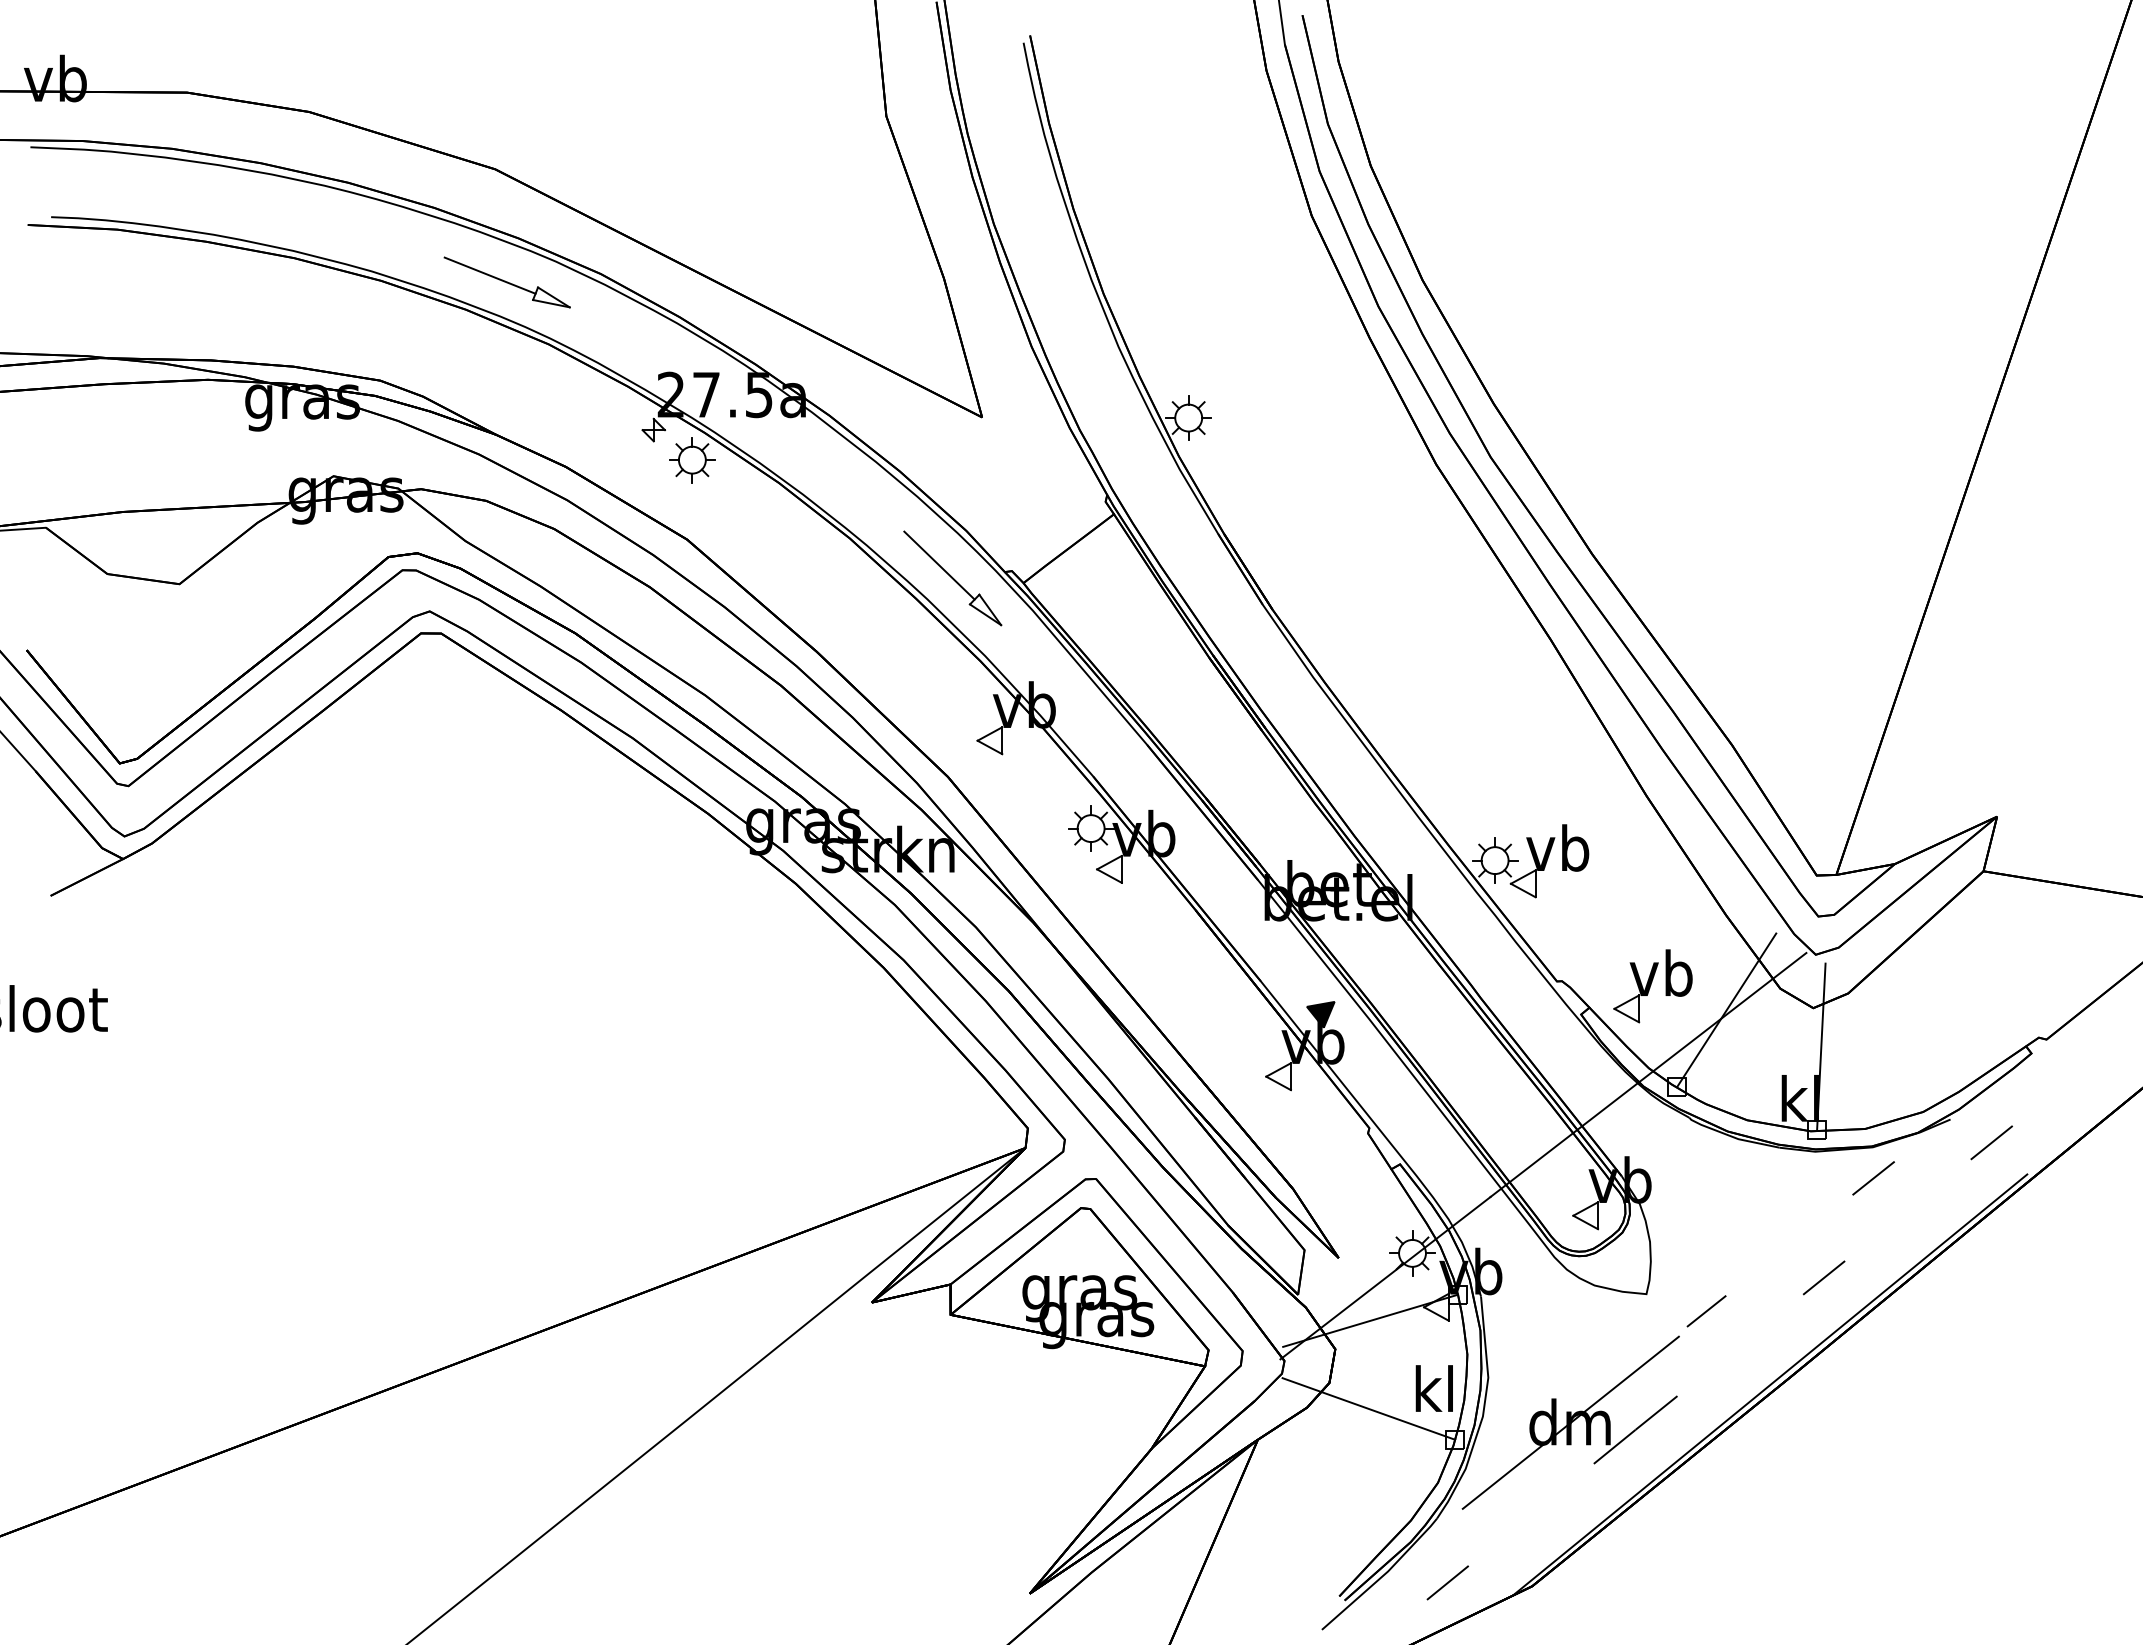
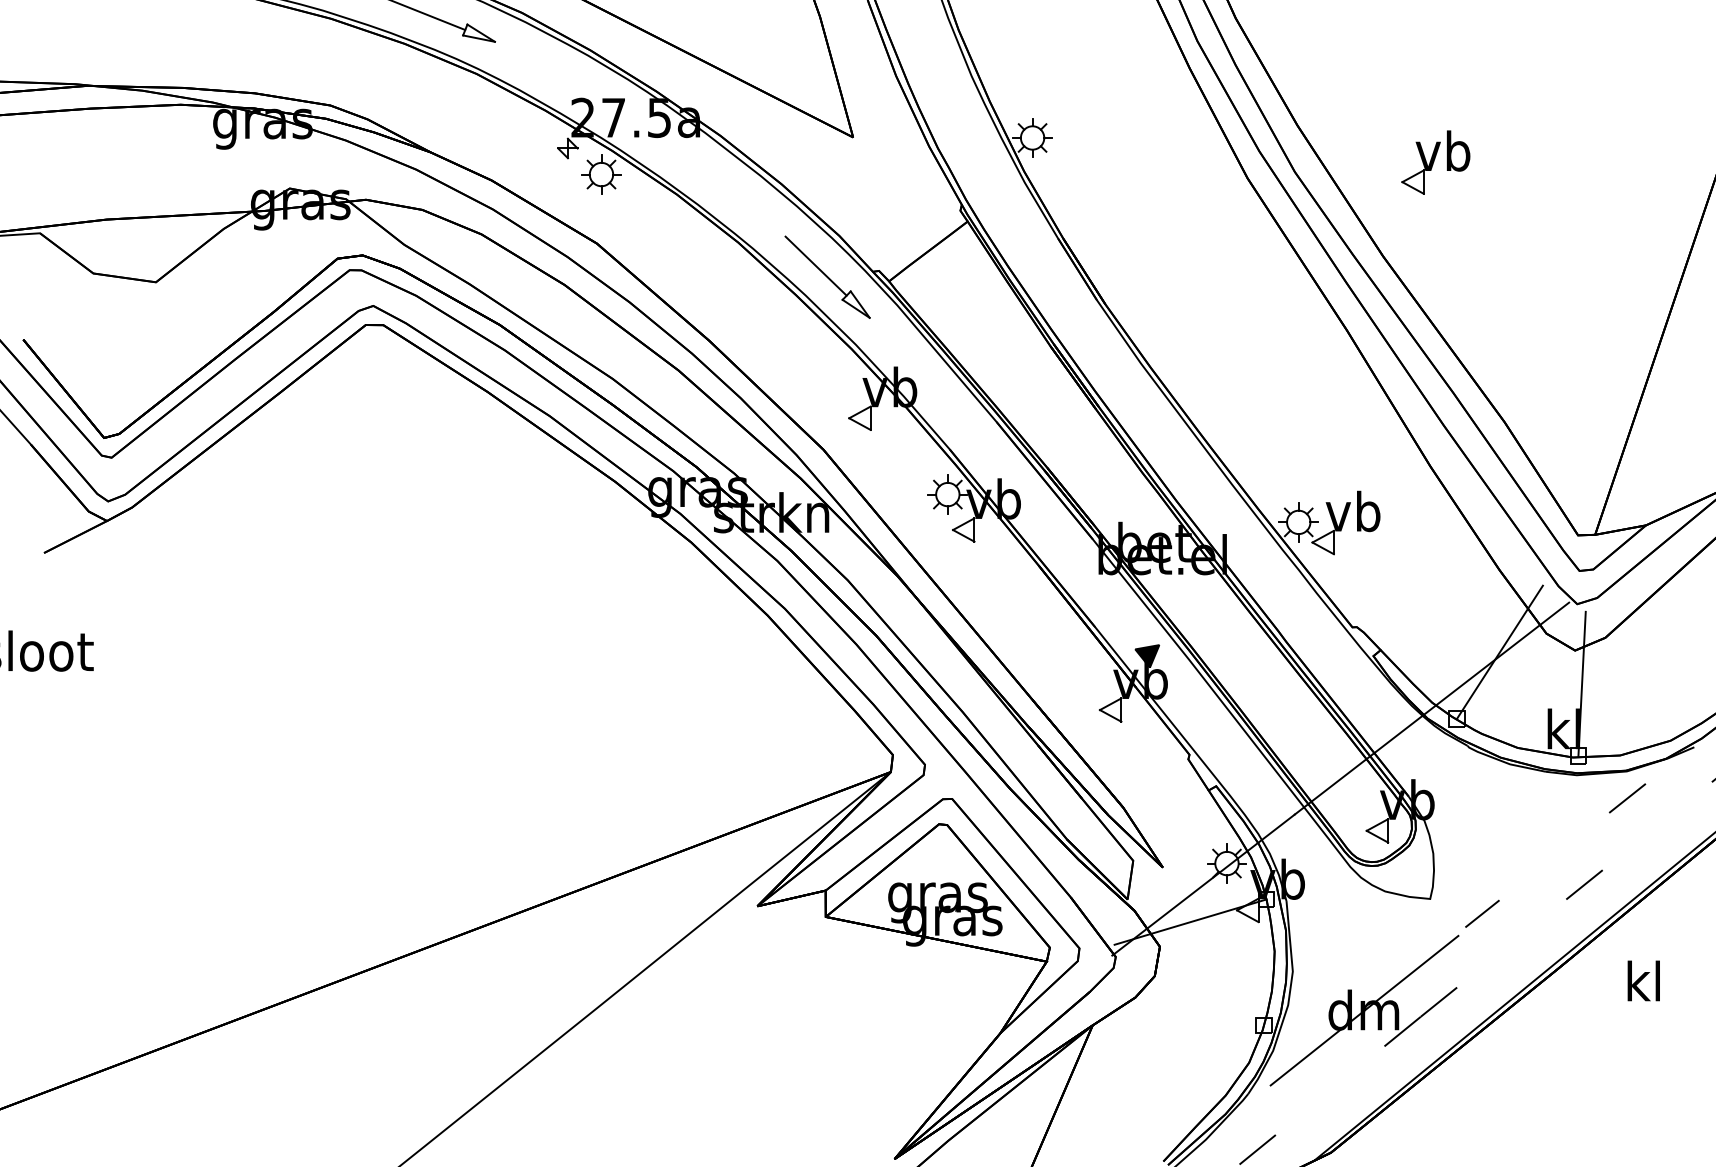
part: (1652, 986) -> (1435, 162), moved
text: (1433, 1388) -> (1643, 980), moved
line: (1368, 1408) -> (1188, 998), removed

